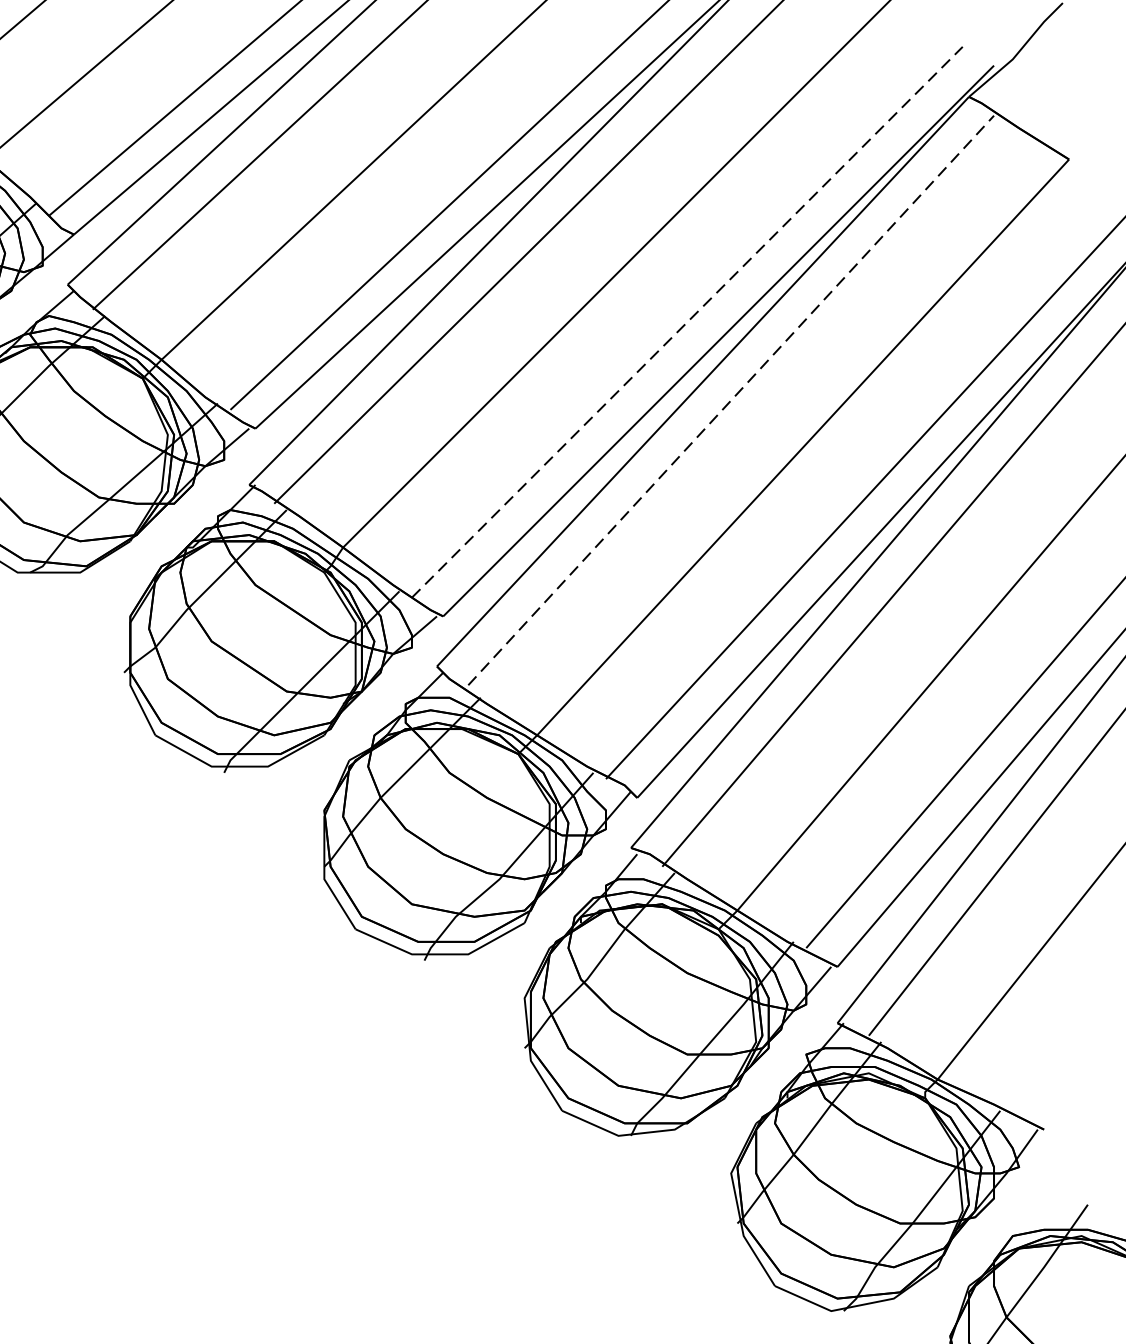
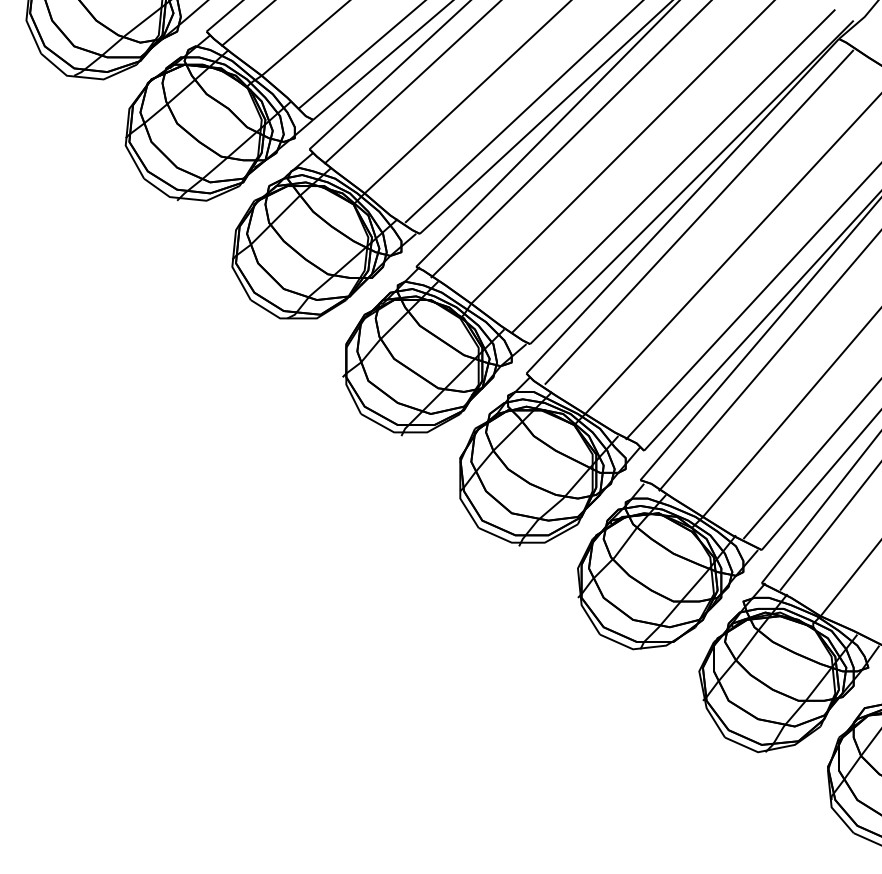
line: (687, 322) -> (673, 171), dashed -> solid
line: (731, 400) -> (699, 217), dashed -> solid

